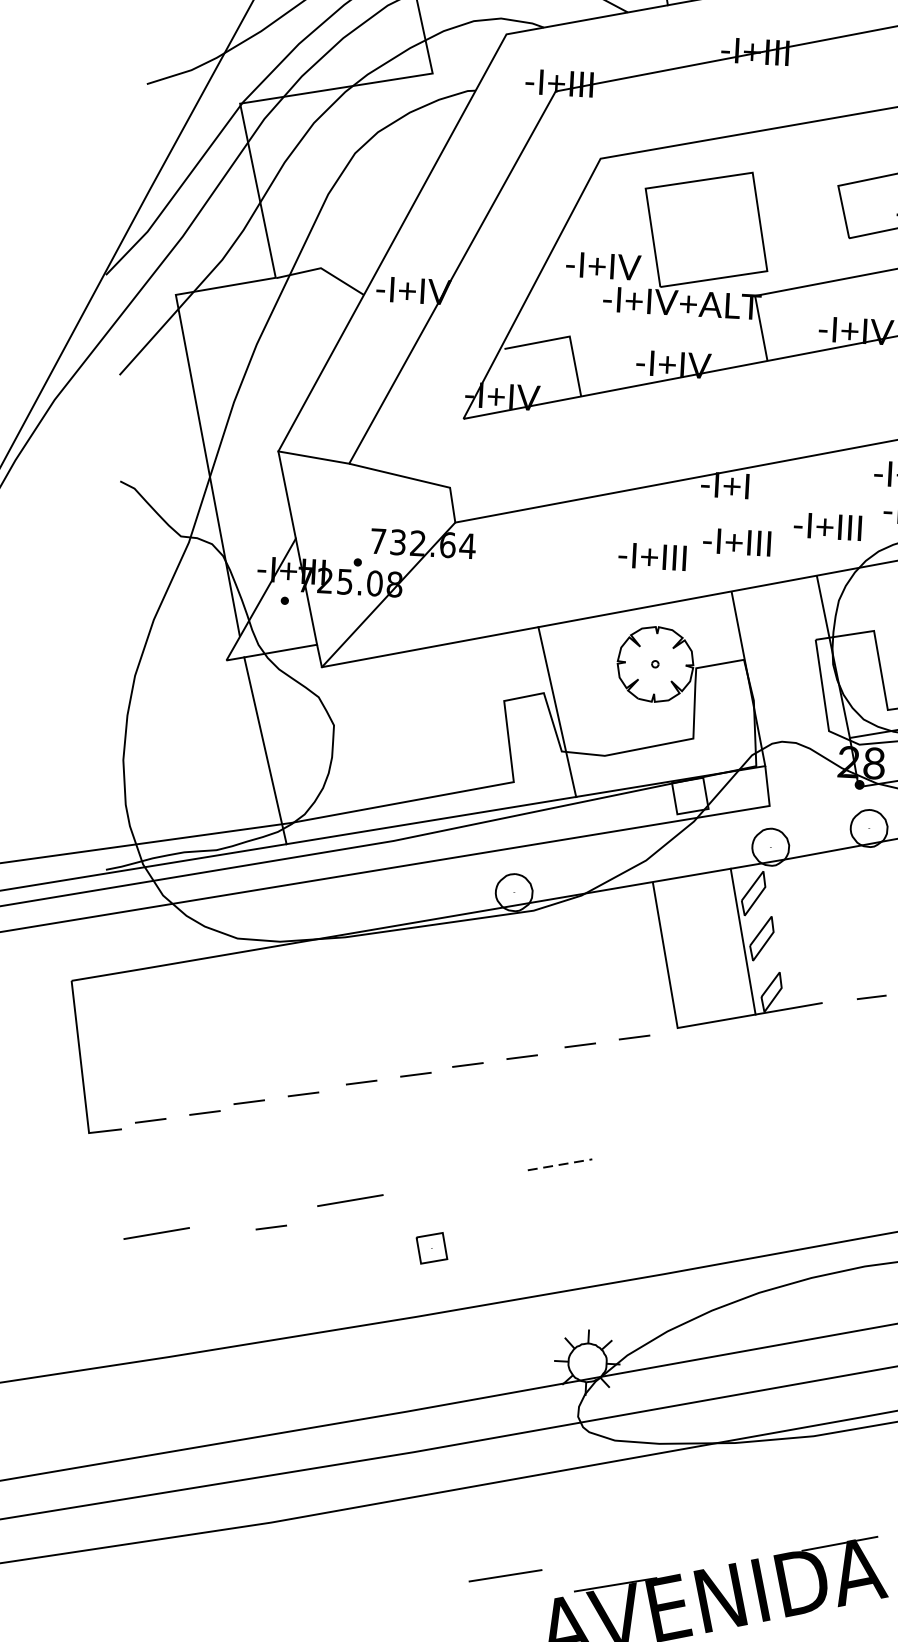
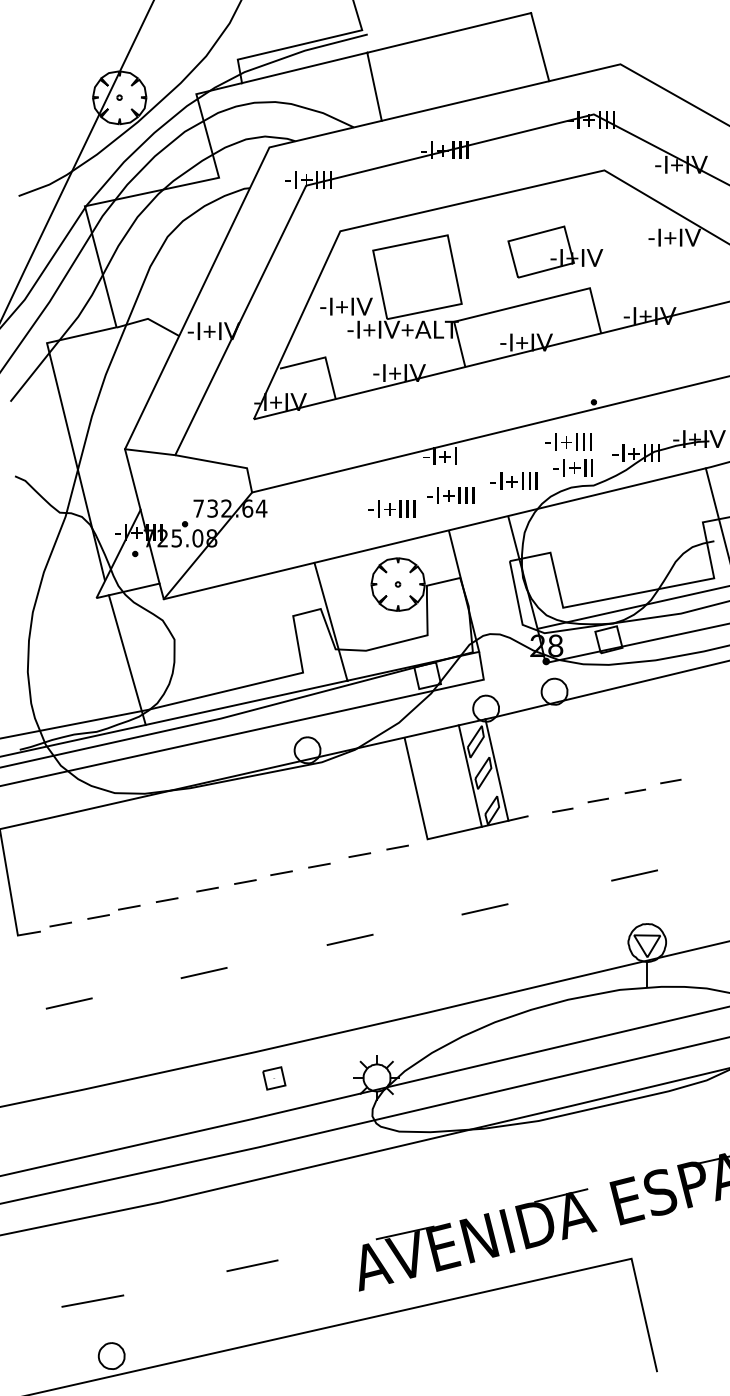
line: (780, 934) -> (496, 769), added
line: (753, 1132) -> (484, 909), added
line: (560, 1164) -> (350, 939), dashed -> solid
line: (271, 1226) -> (149, 994), removed
part: (432, 1248) -> (274, 1078), moved
line: (505, 1575) -> (252, 1265), moved

